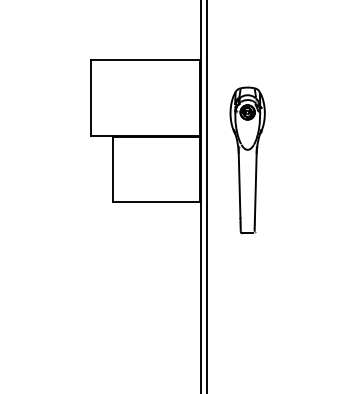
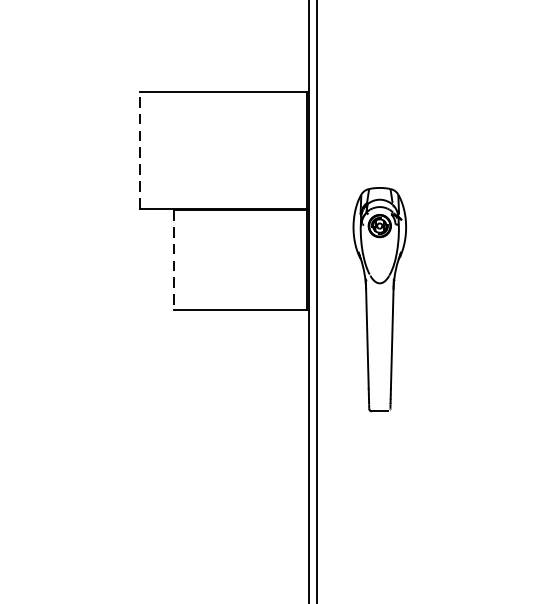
line: (91, 97) -> (140, 149), solid -> dashed
part: (247, 160) -> (379, 299), moved
line: (113, 169) -> (174, 259), solid -> dashed

